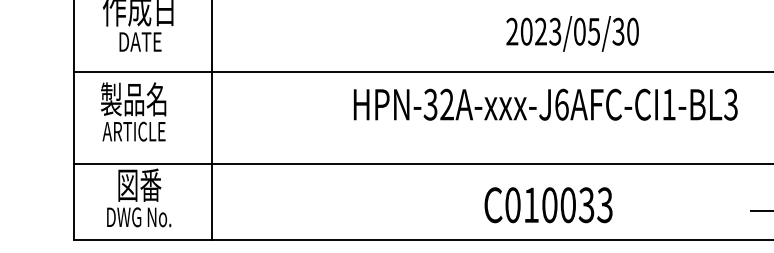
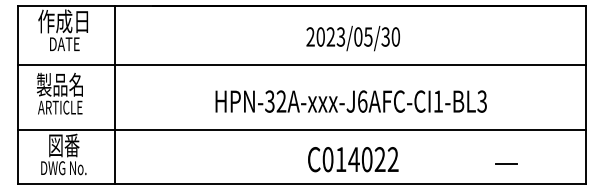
text: (571, 33) -> (352, 38), moved
text: (544, 104) -> (350, 101), moved
text: (577, 205) -> (373, 159), C010033 -> C014022

